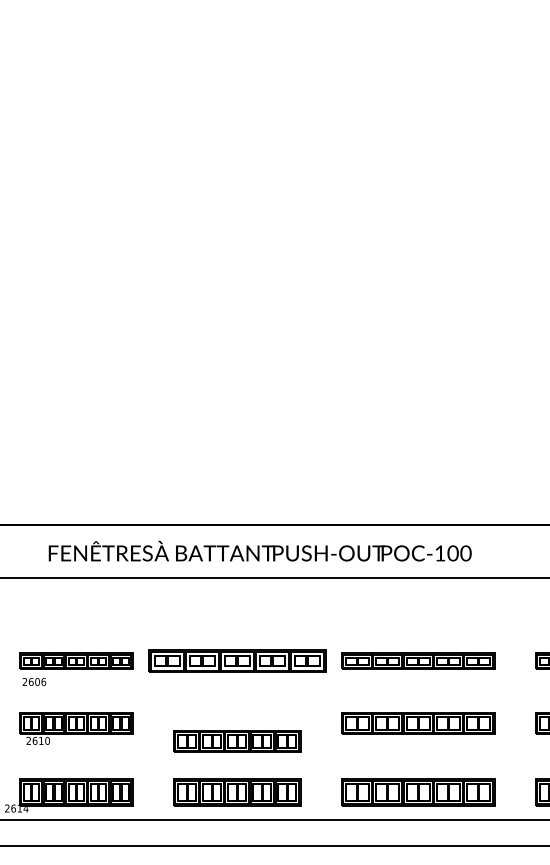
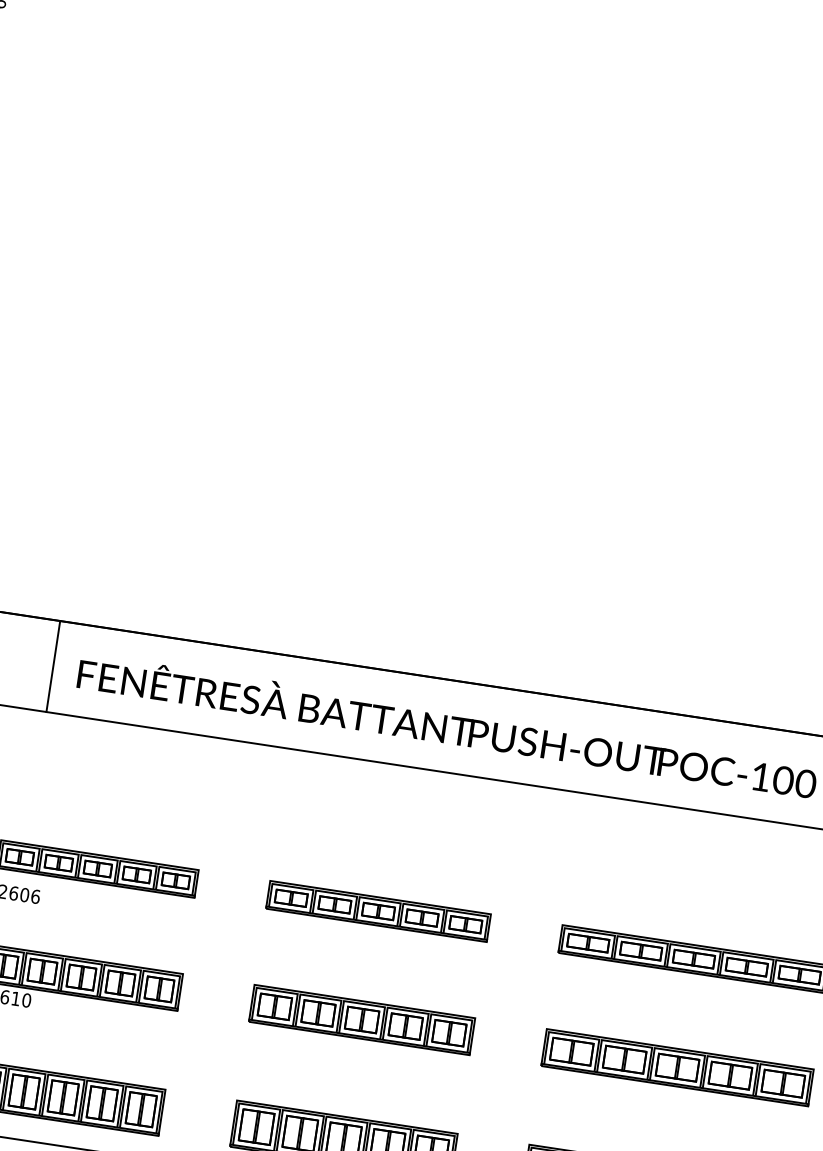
line: (34, 551) -> (53, 666), added
part: (237, 660) -> (379, 910), size x0.71
part: (237, 741) -> (362, 1020), moved

